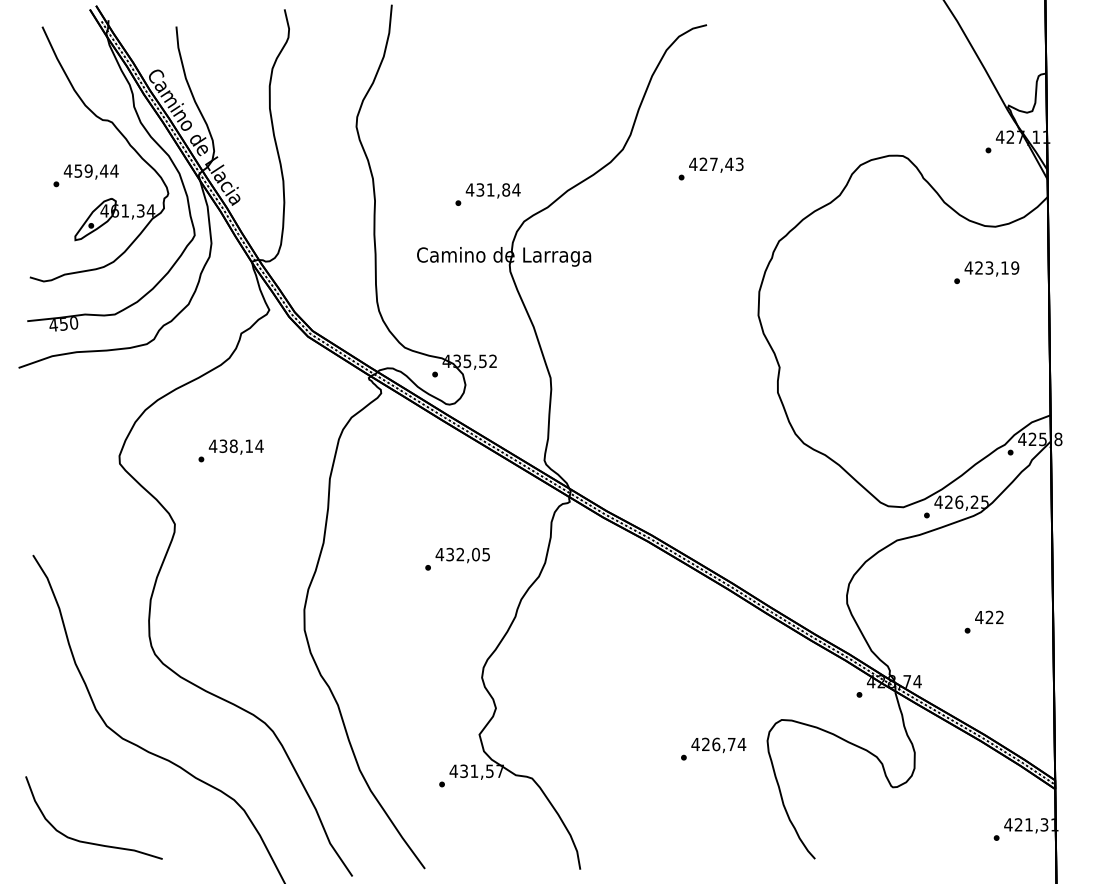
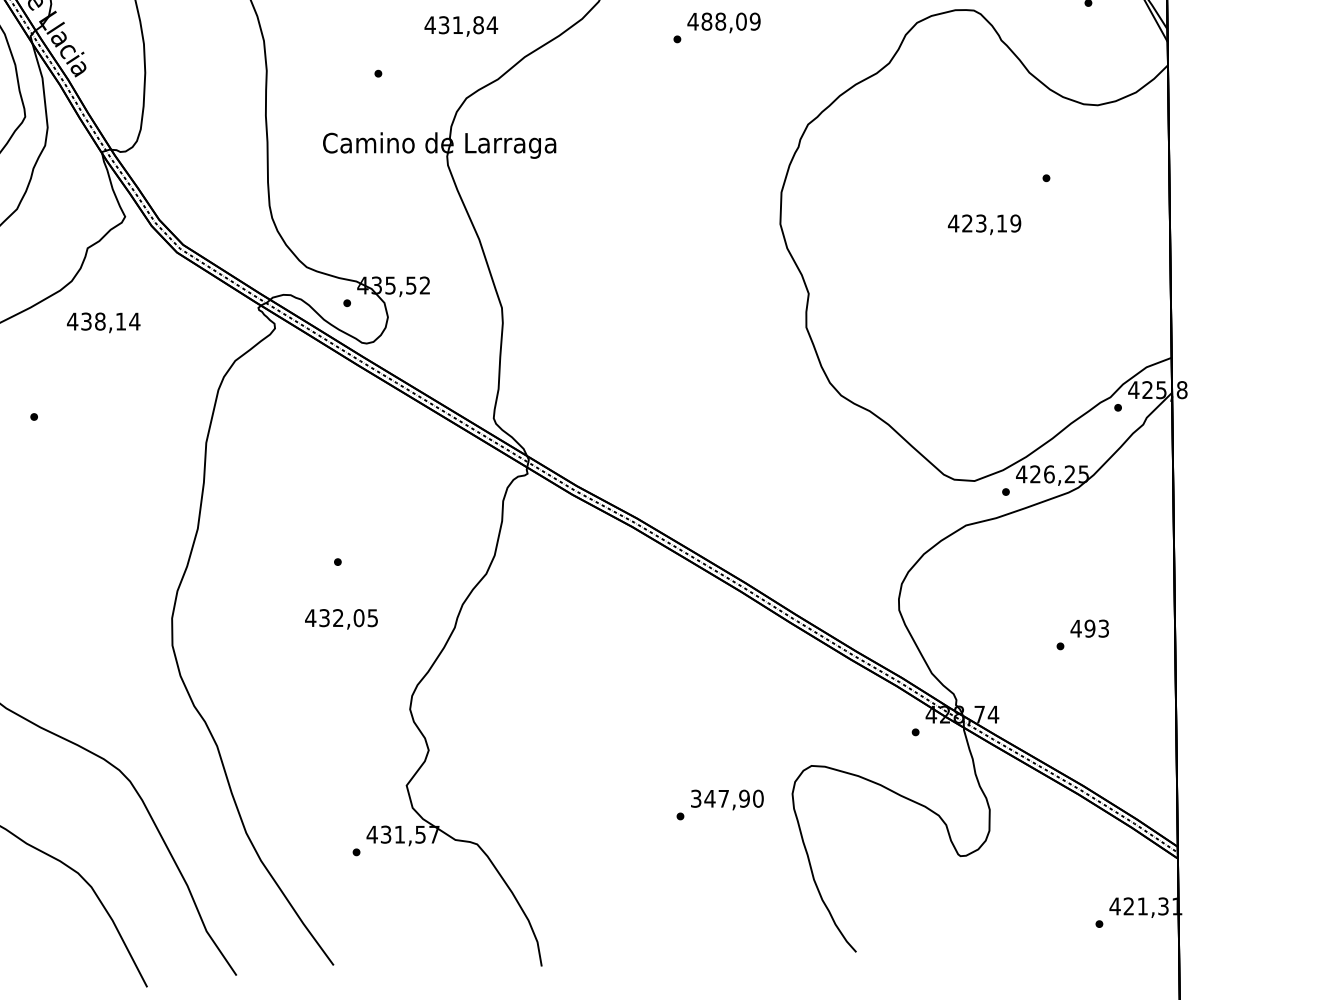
text: (721, 164) -> (730, 21), 427,43 -> 488,09
text: (492, 190) -> (460, 25), moved
text: (991, 268) -> (984, 224), moved
text: (235, 446) -> (102, 321), moved
text: (462, 555) -> (341, 619), moved
text: (994, 617) -> (1096, 628), 422 -> 493
text: (718, 744) -> (726, 798), 426,74 -> 347,90

